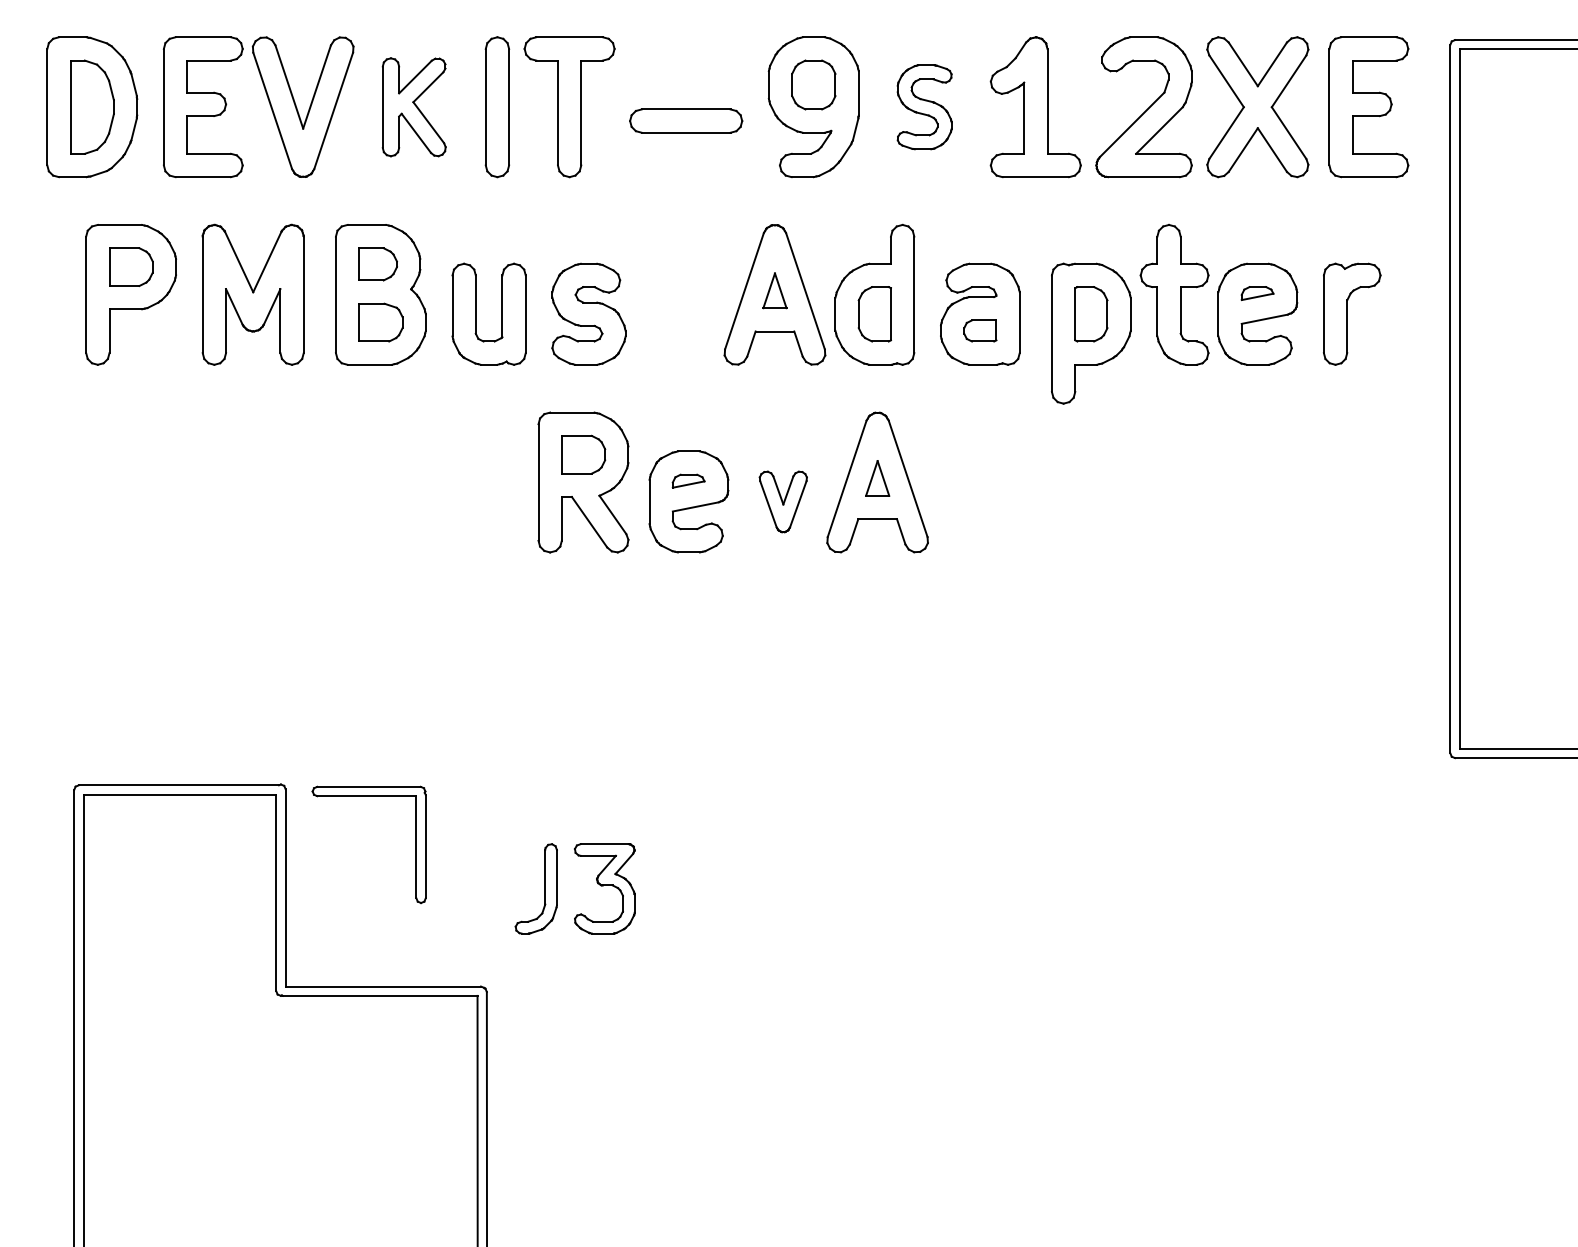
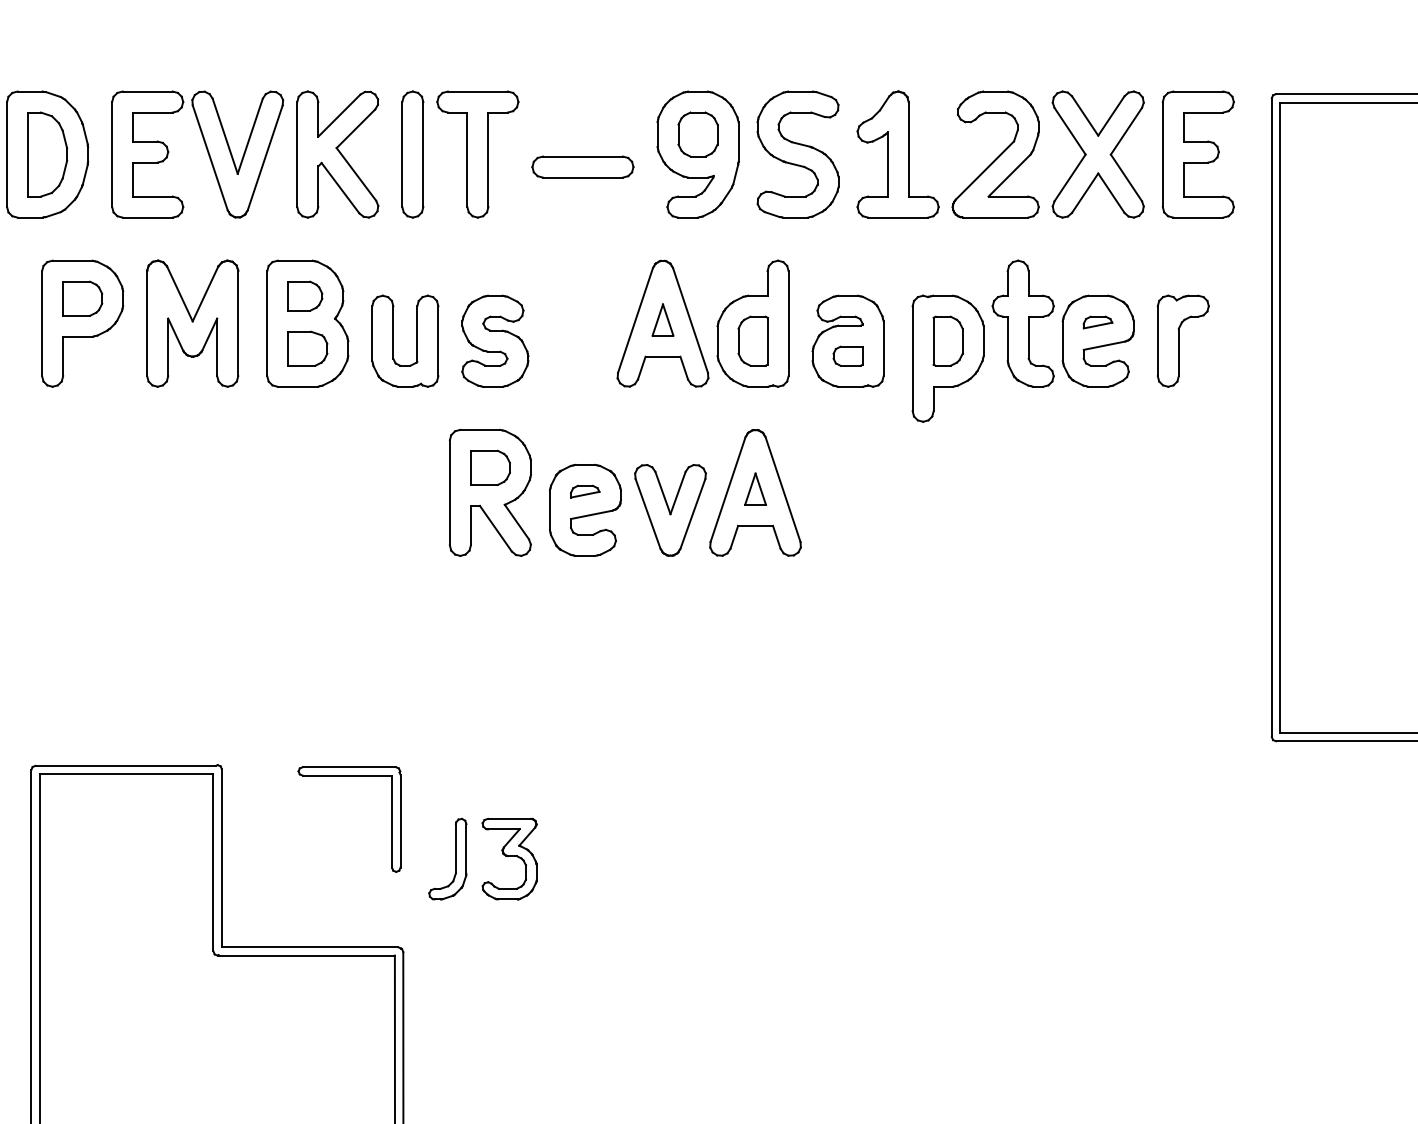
part: (414, 107) -> (338, 154), size x1.43
part: (924, 107) -> (797, 154), size x1.67
part: (783, 501) -> (670, 509), size x1.67
part: (415, 844) -> (391, 819), moved

